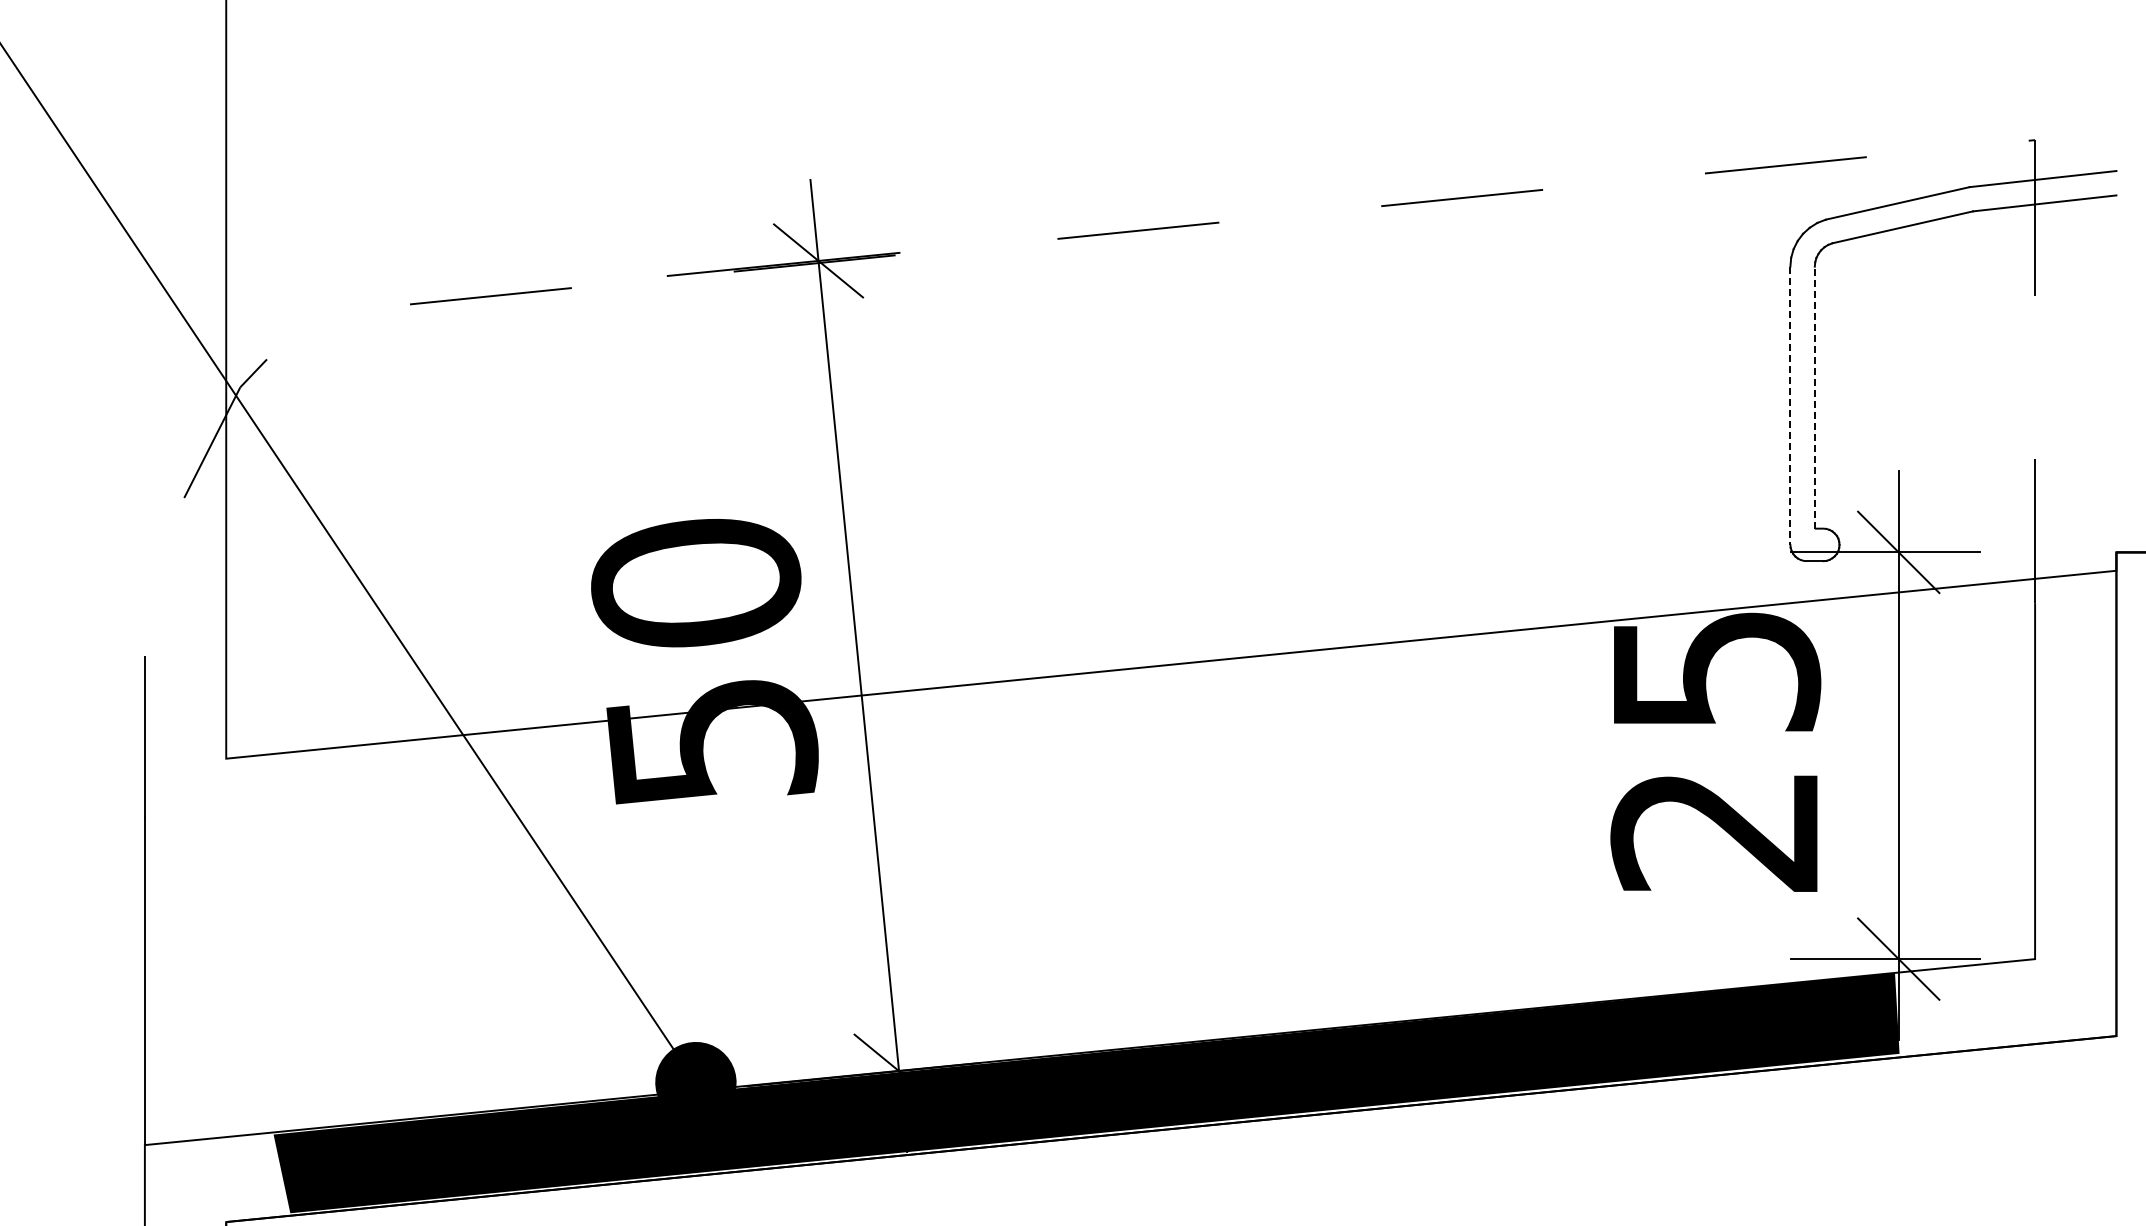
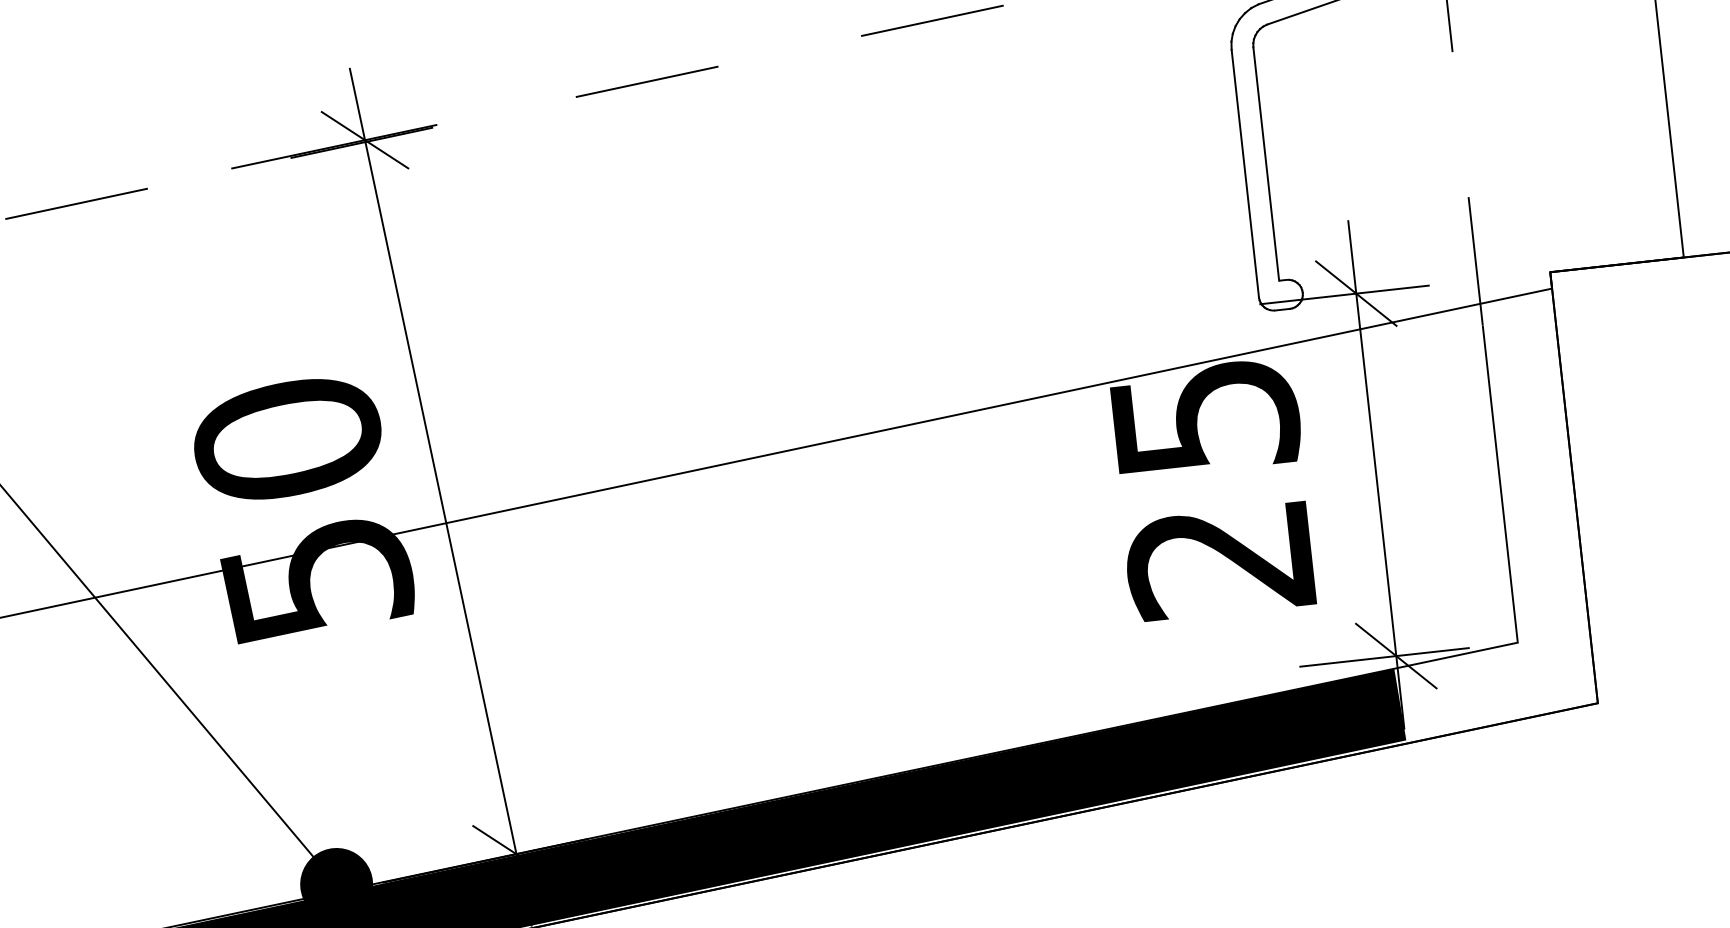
line: (1814, 397) -> (1265, 163), dashed -> solid
line: (1790, 406) -> (1245, 174), dashed -> solid

